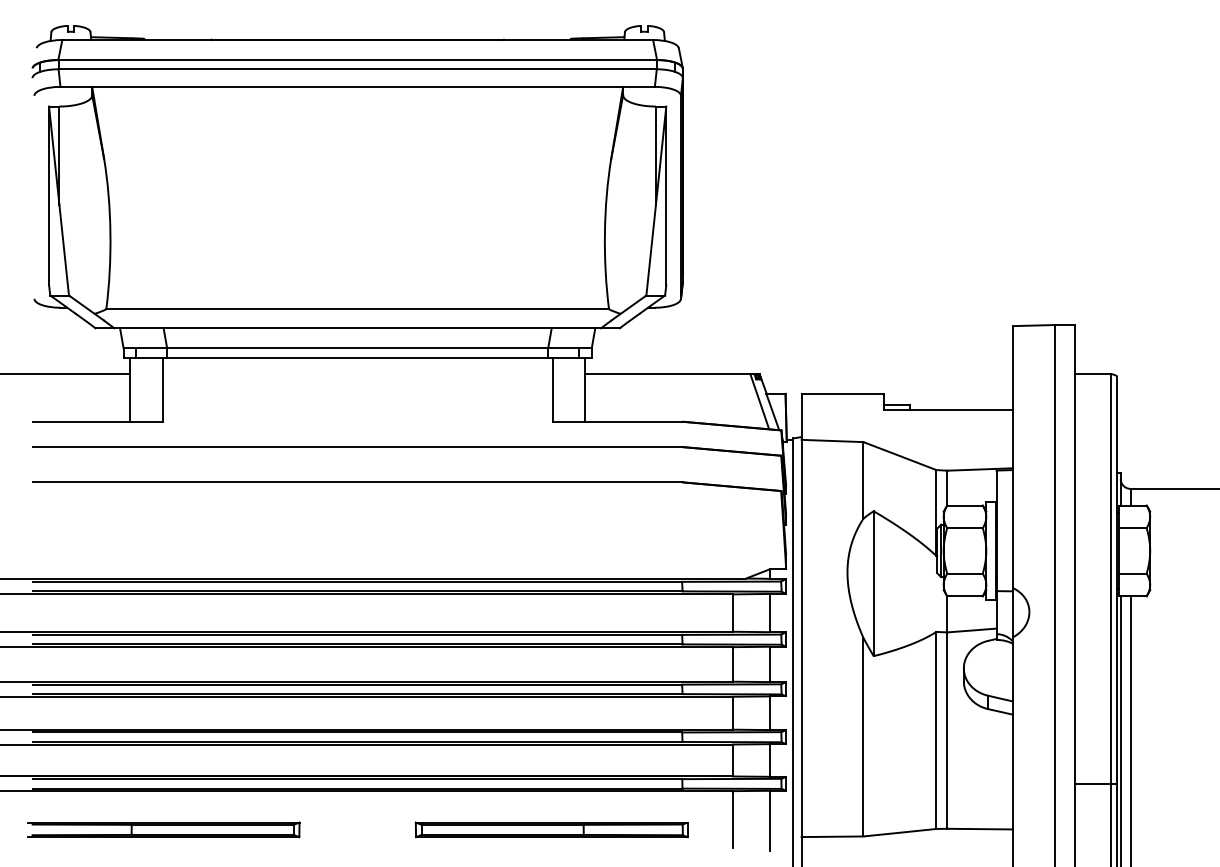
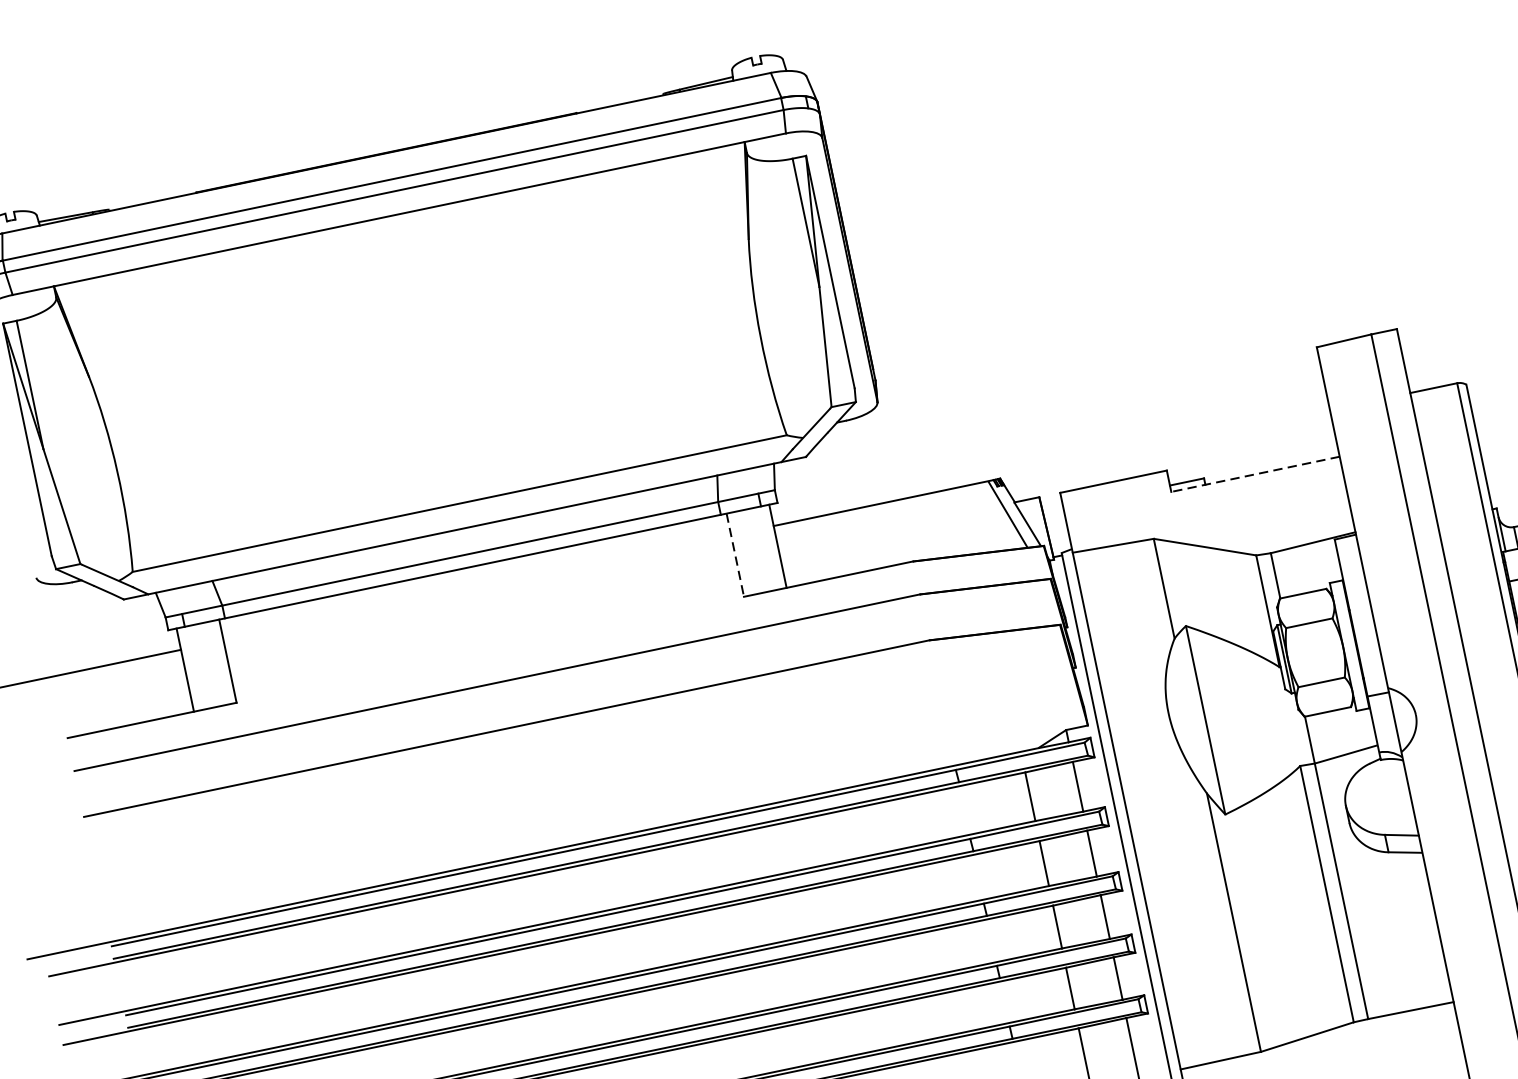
line: (552, 389) -> (734, 554), solid -> dashed
line: (948, 410) -> (1255, 474), solid -> dashed

